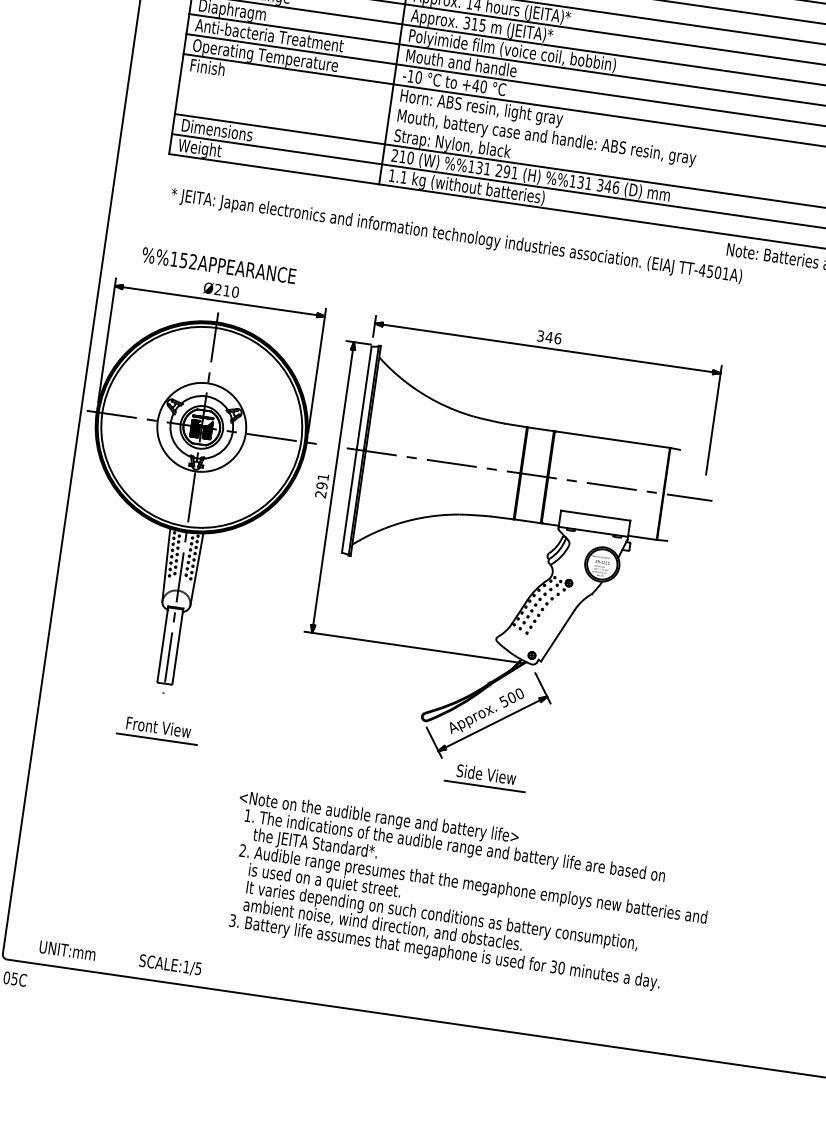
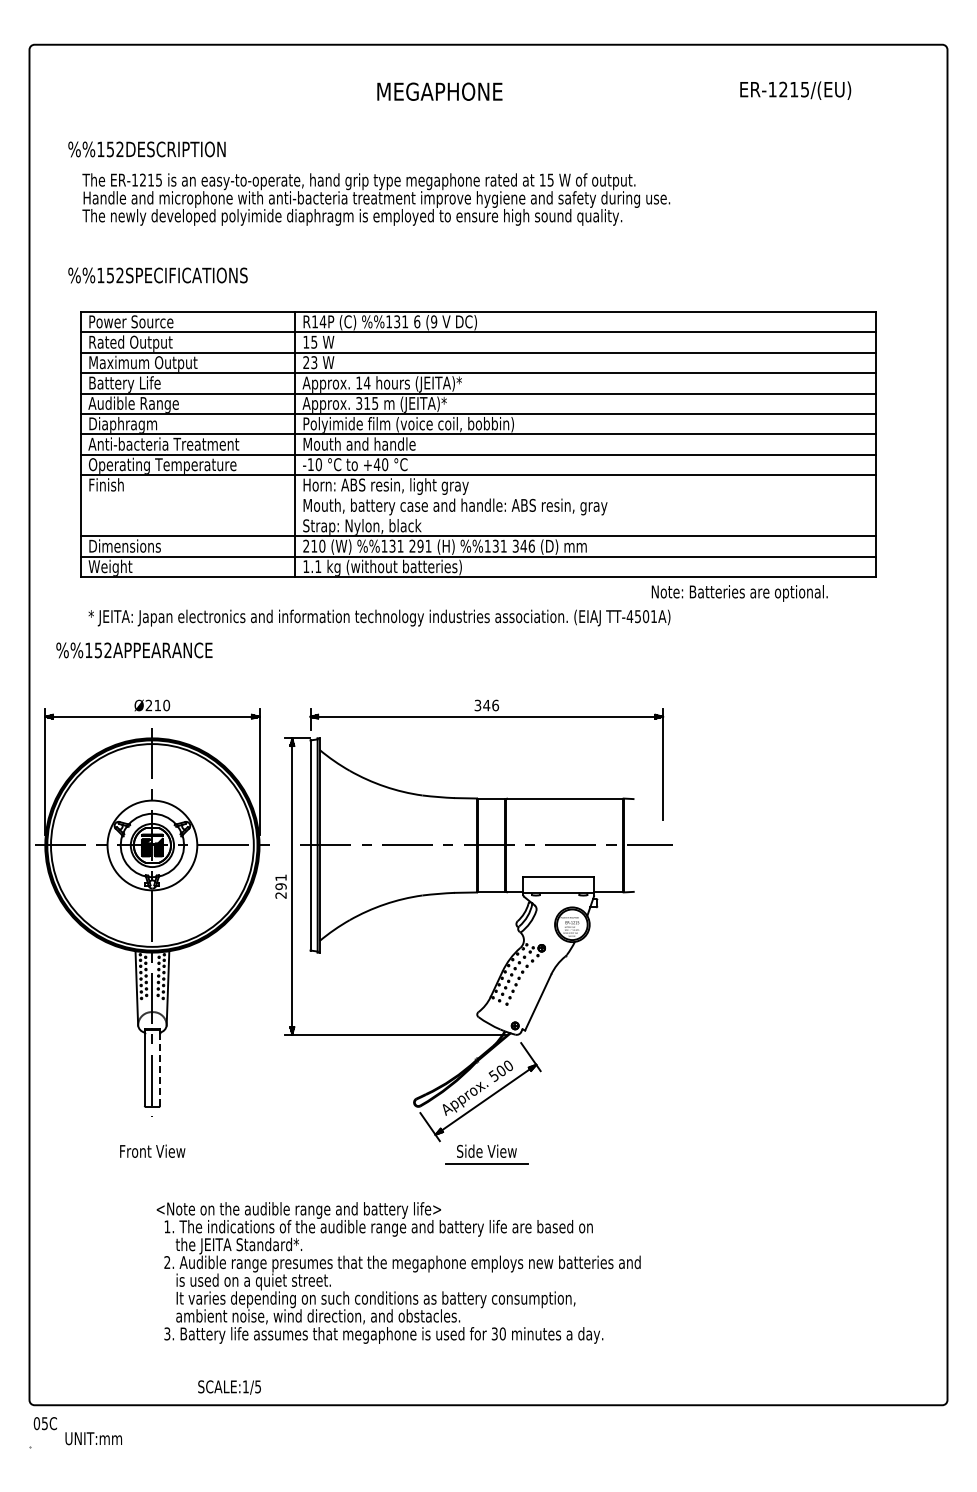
text: (219, 265) -> (134, 650), moved
line: (178, 647) -> (160, 1068), solid -> dashed
line: (156, 739) -> (152, 1163), removed
text: (468, 893) -> (398, 1272), moved
text: (67, 950) -> (93, 1438), moved
text: (170, 965) -> (229, 1387), moved

